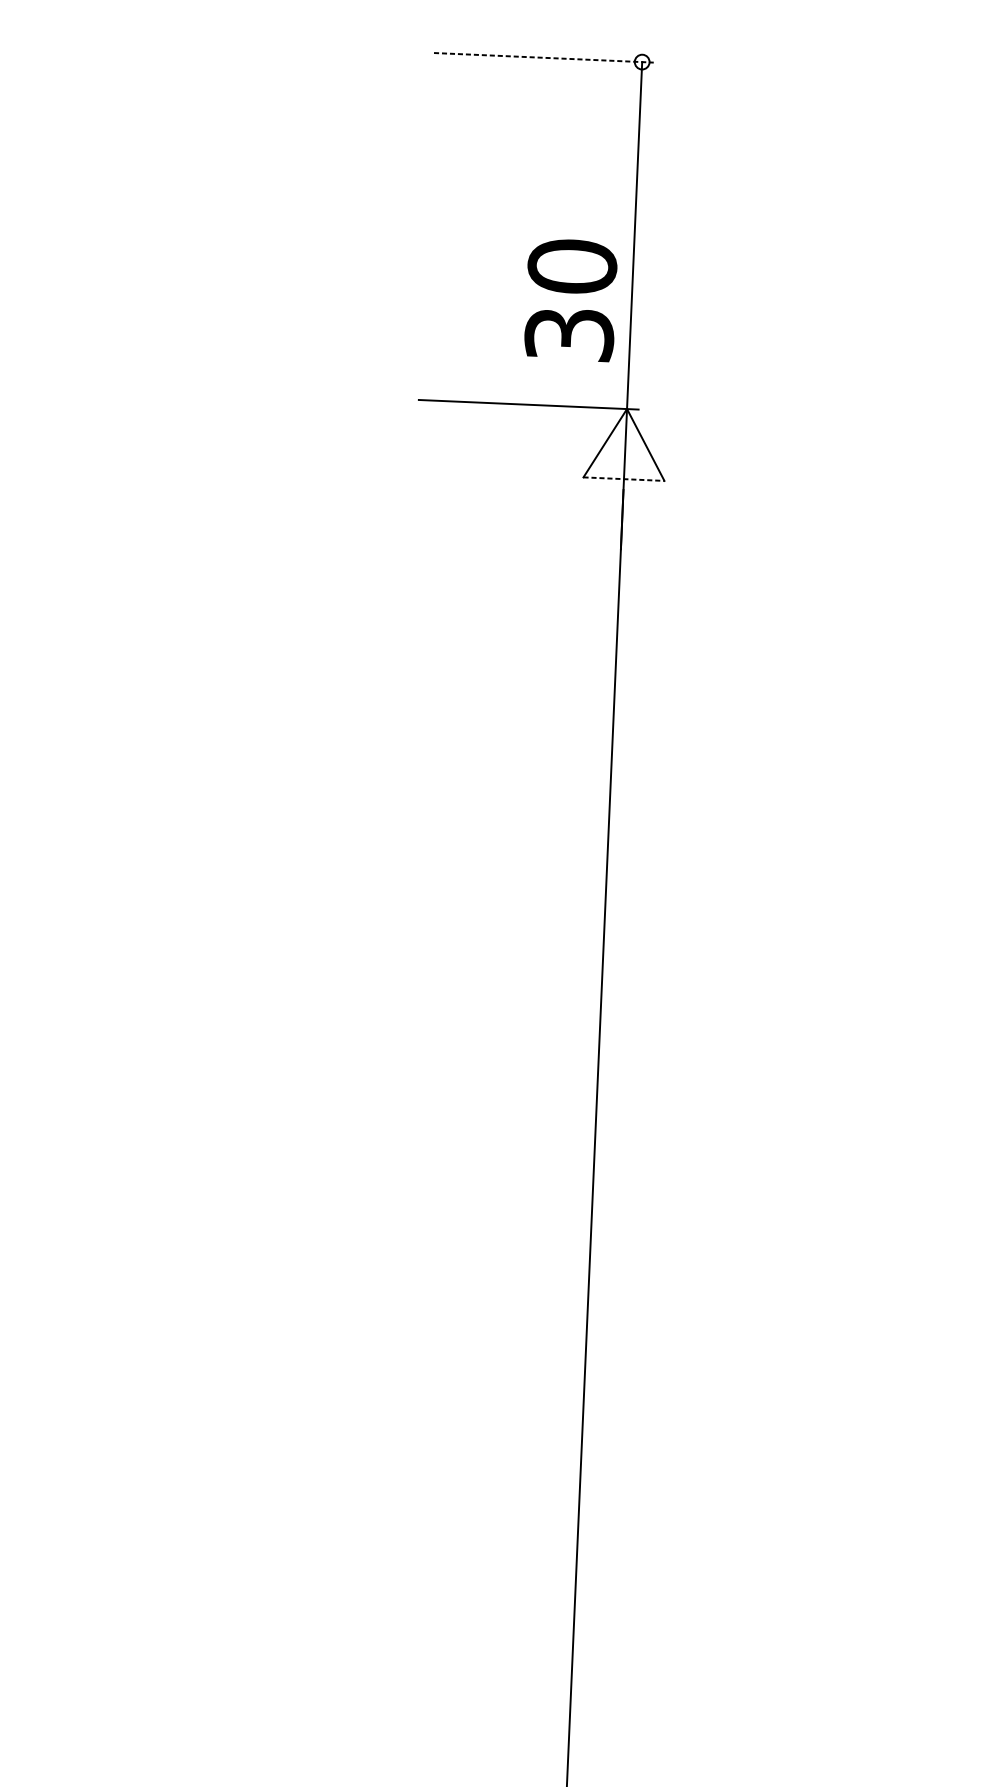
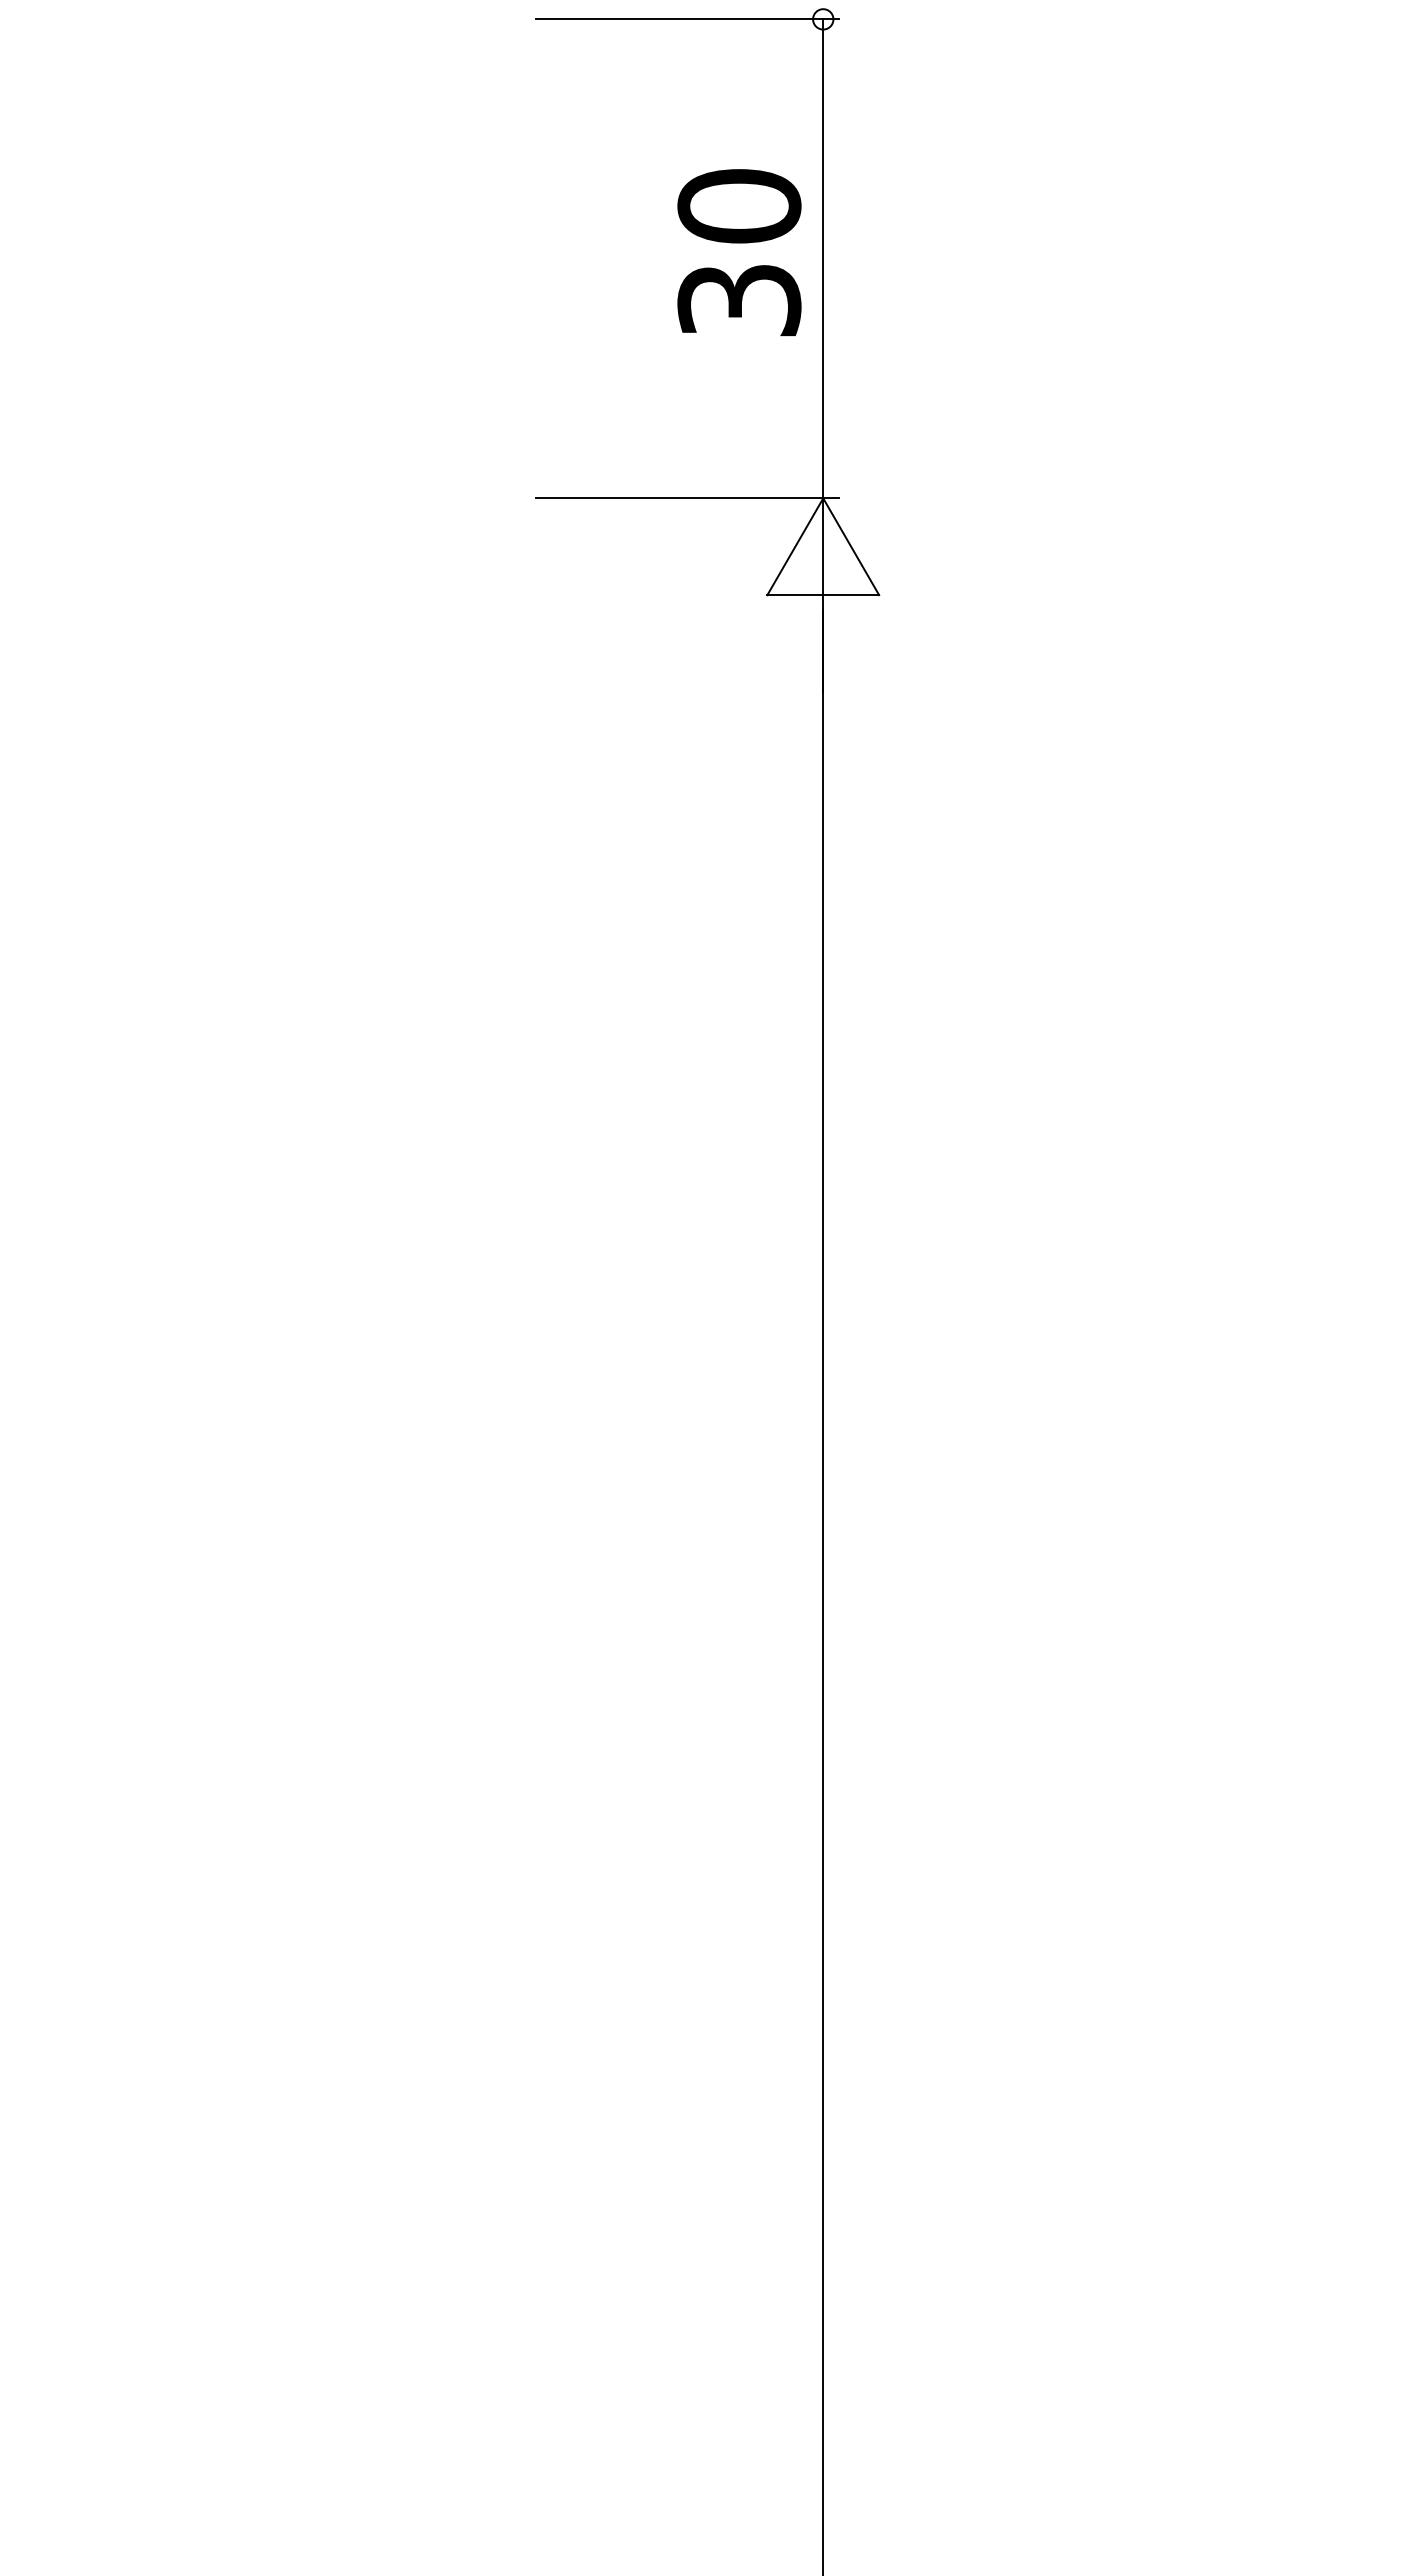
line: (543, 57) -> (687, 19), dashed -> solid
text: (571, 300) -> (739, 252), moved
line: (624, 479) -> (823, 595), dashed -> solid

